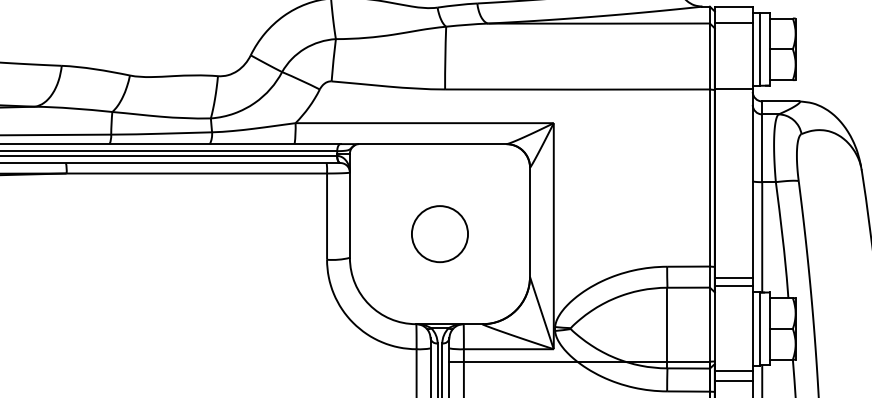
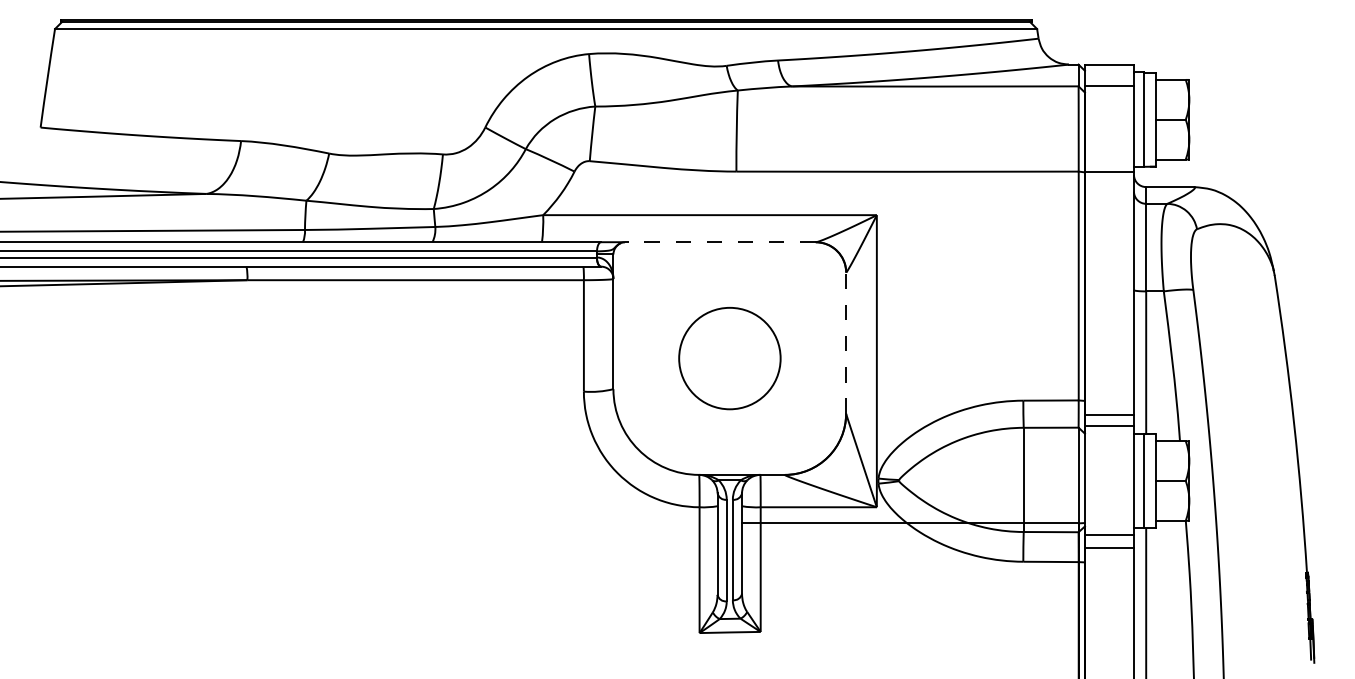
line: (432, 144) -> (719, 242), solid -> dashed
line: (530, 221) -> (846, 342), solid -> dashed
circle: (439, 234) -> (729, 358), size x1.4

